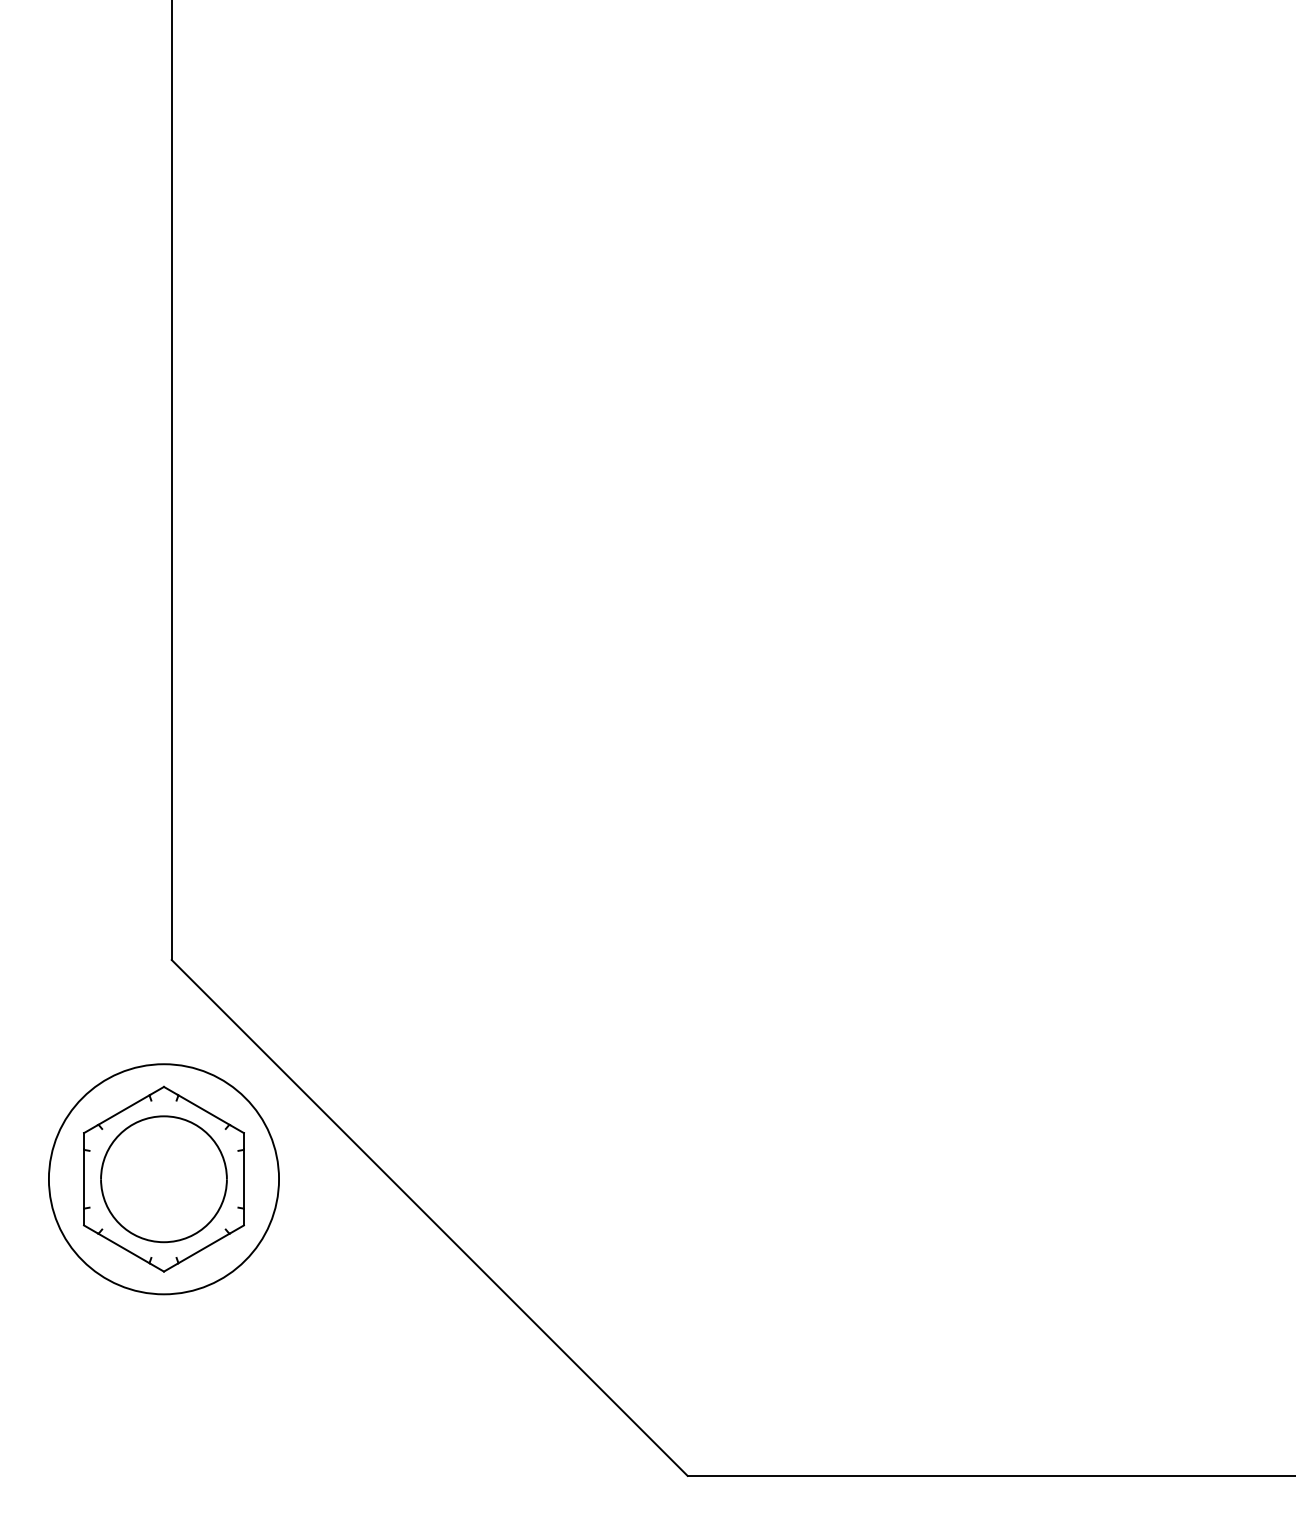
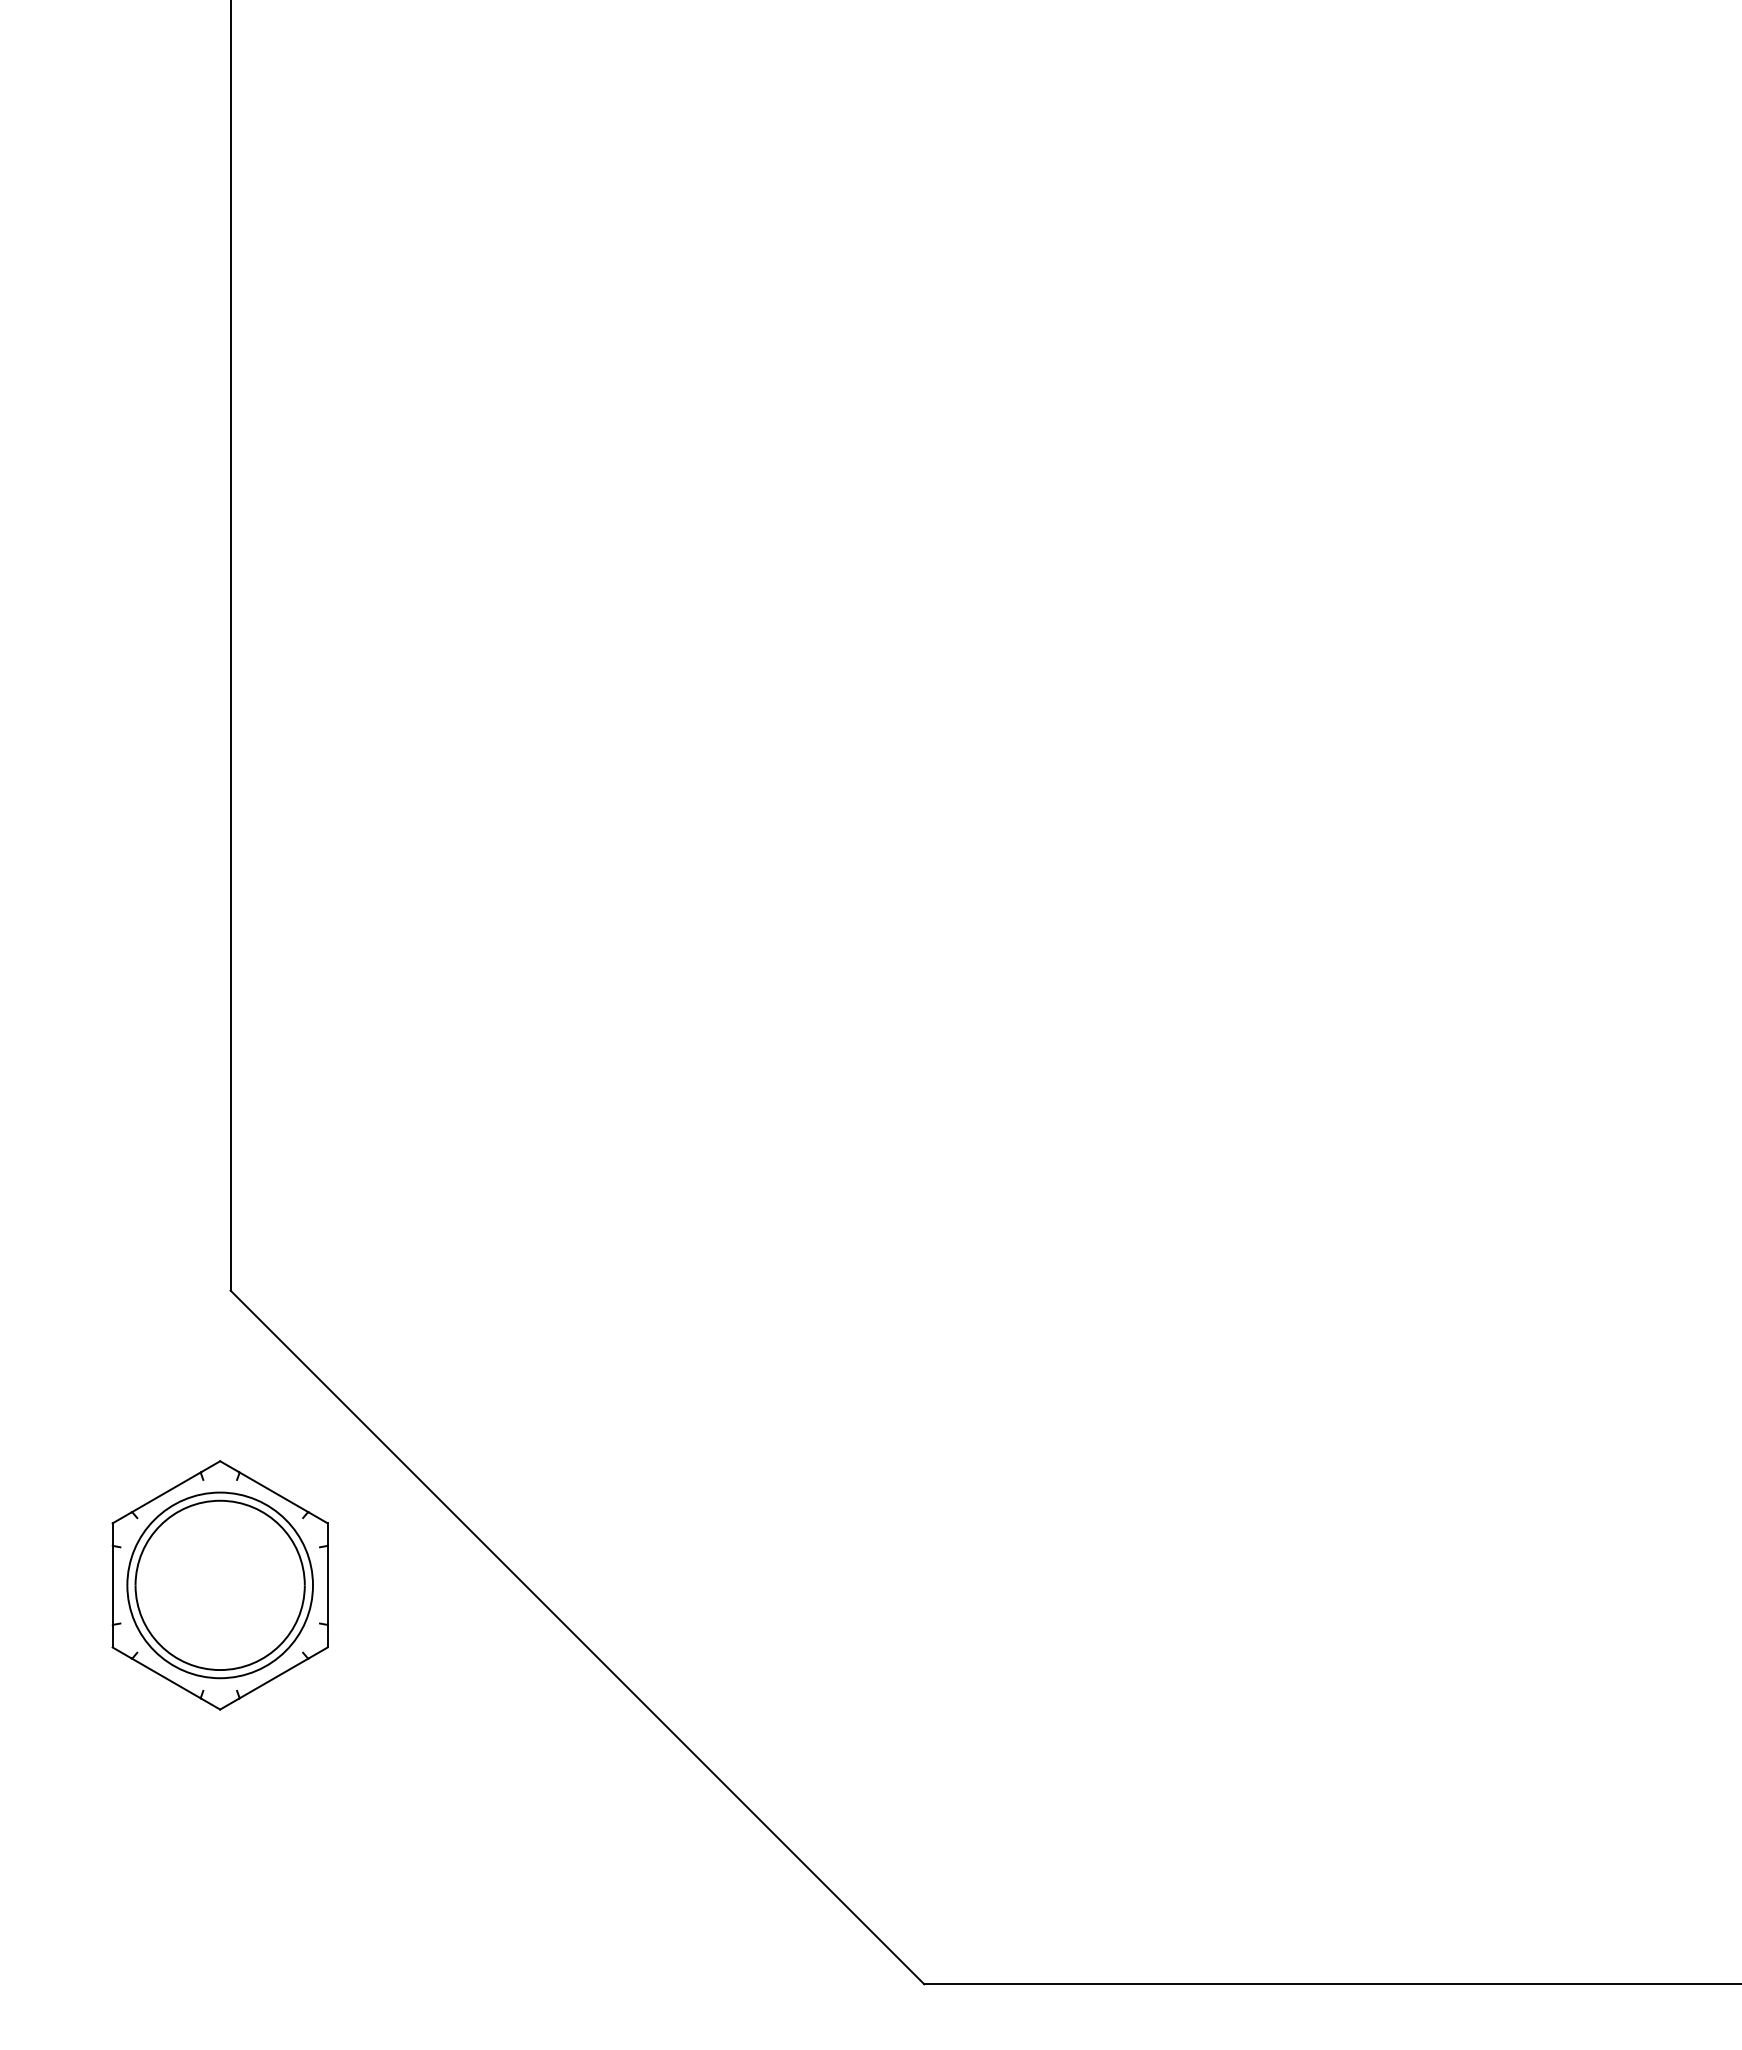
circle: (163, 1179) -> (219, 1585), size x0.6

